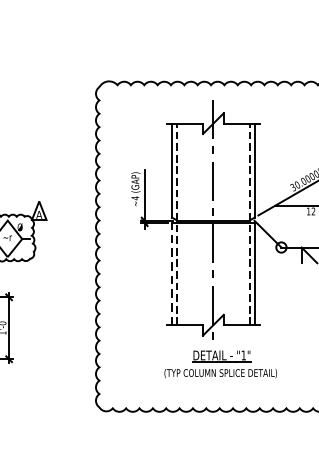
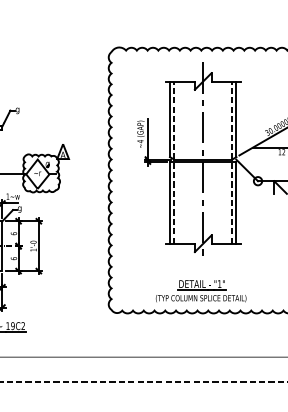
line: (171, 273) -> (169, 202), dashed -> solid
part: (219, 364) -> (200, 291), moved

